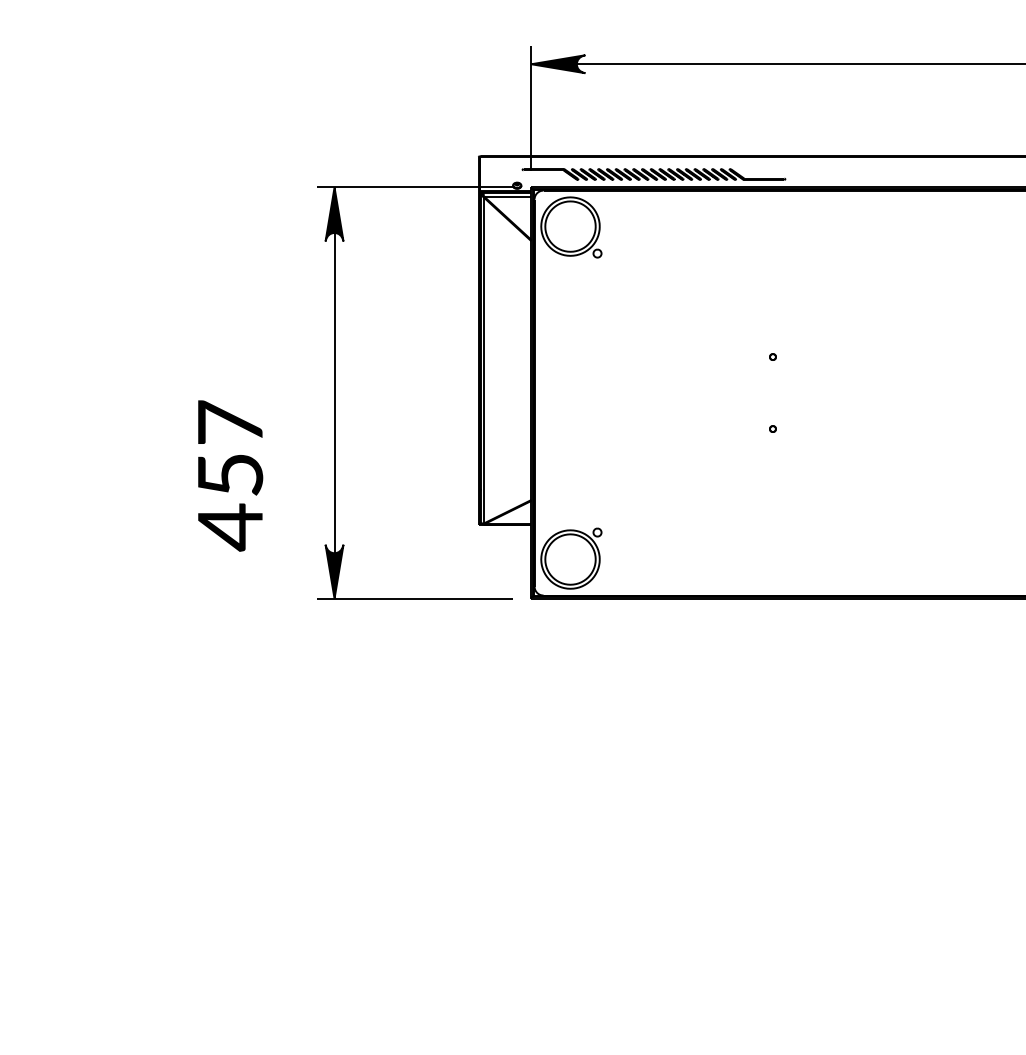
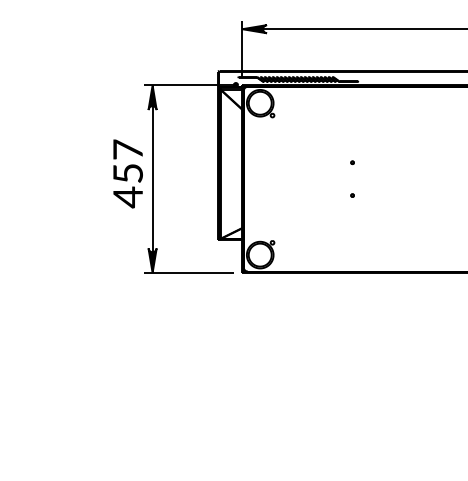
text: (229, 474) -> (127, 173), moved

